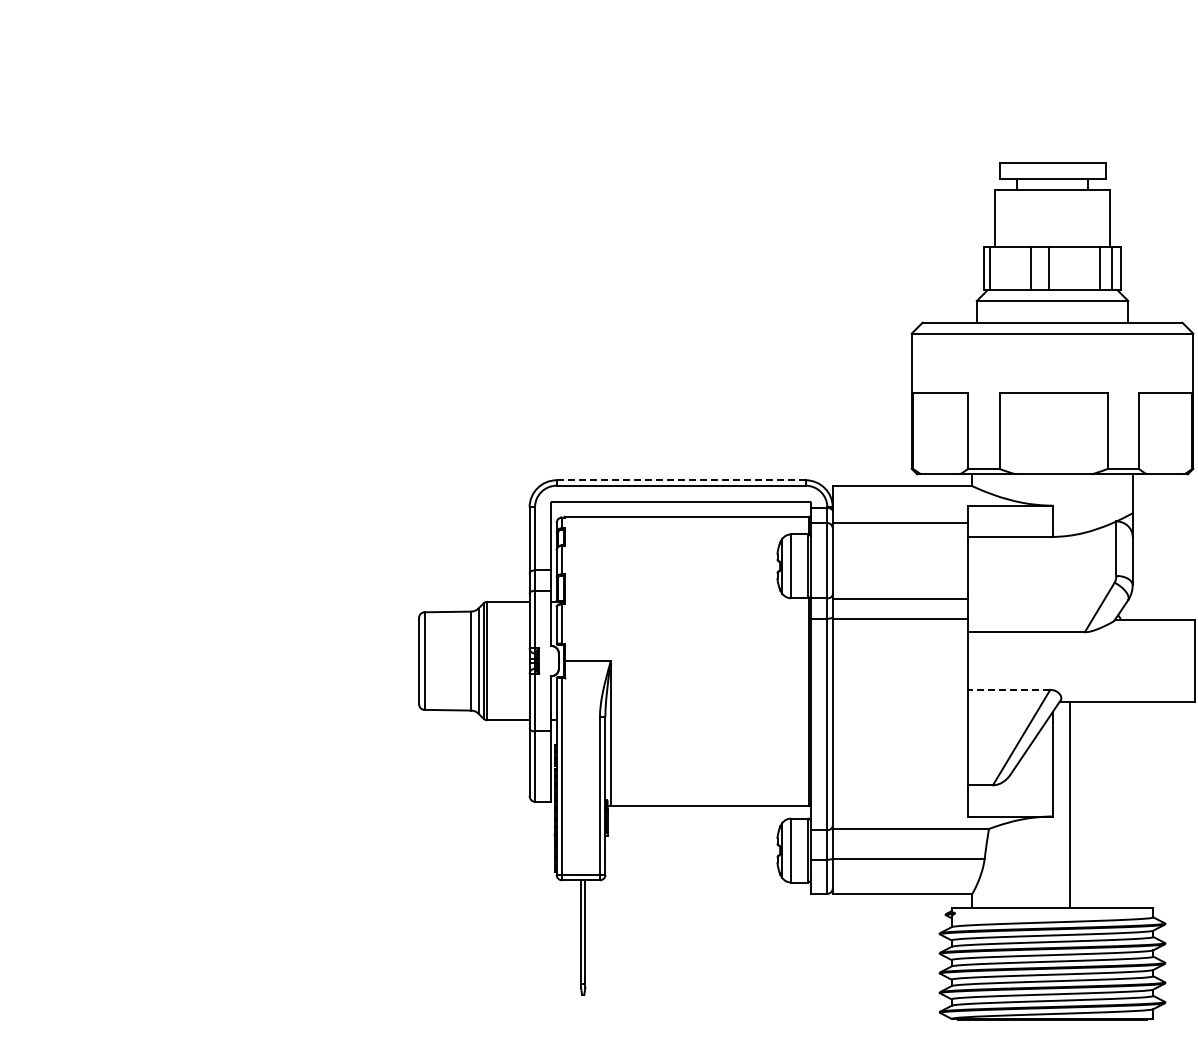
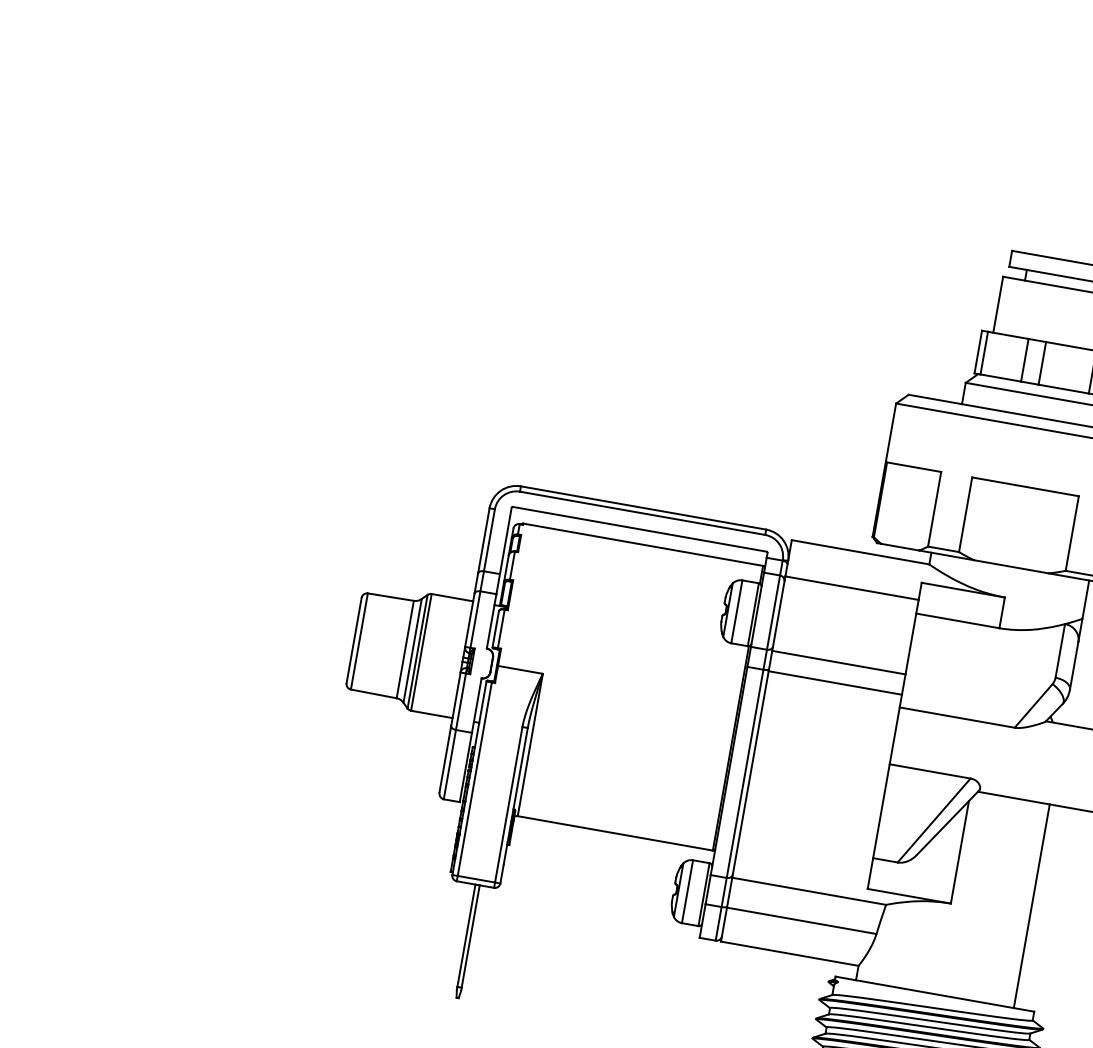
line: (681, 480) -> (643, 508), dashed -> solid
line: (1008, 689) -> (929, 770), dashed -> solid
line: (1069, 804) -> (1031, 905), moved

